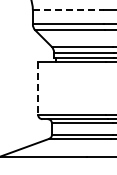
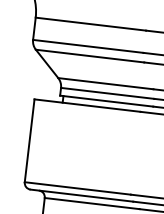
line: (68, 10) -> (91, 24), dashed -> solid
line: (38, 88) -> (30, 141), dashed -> solid

